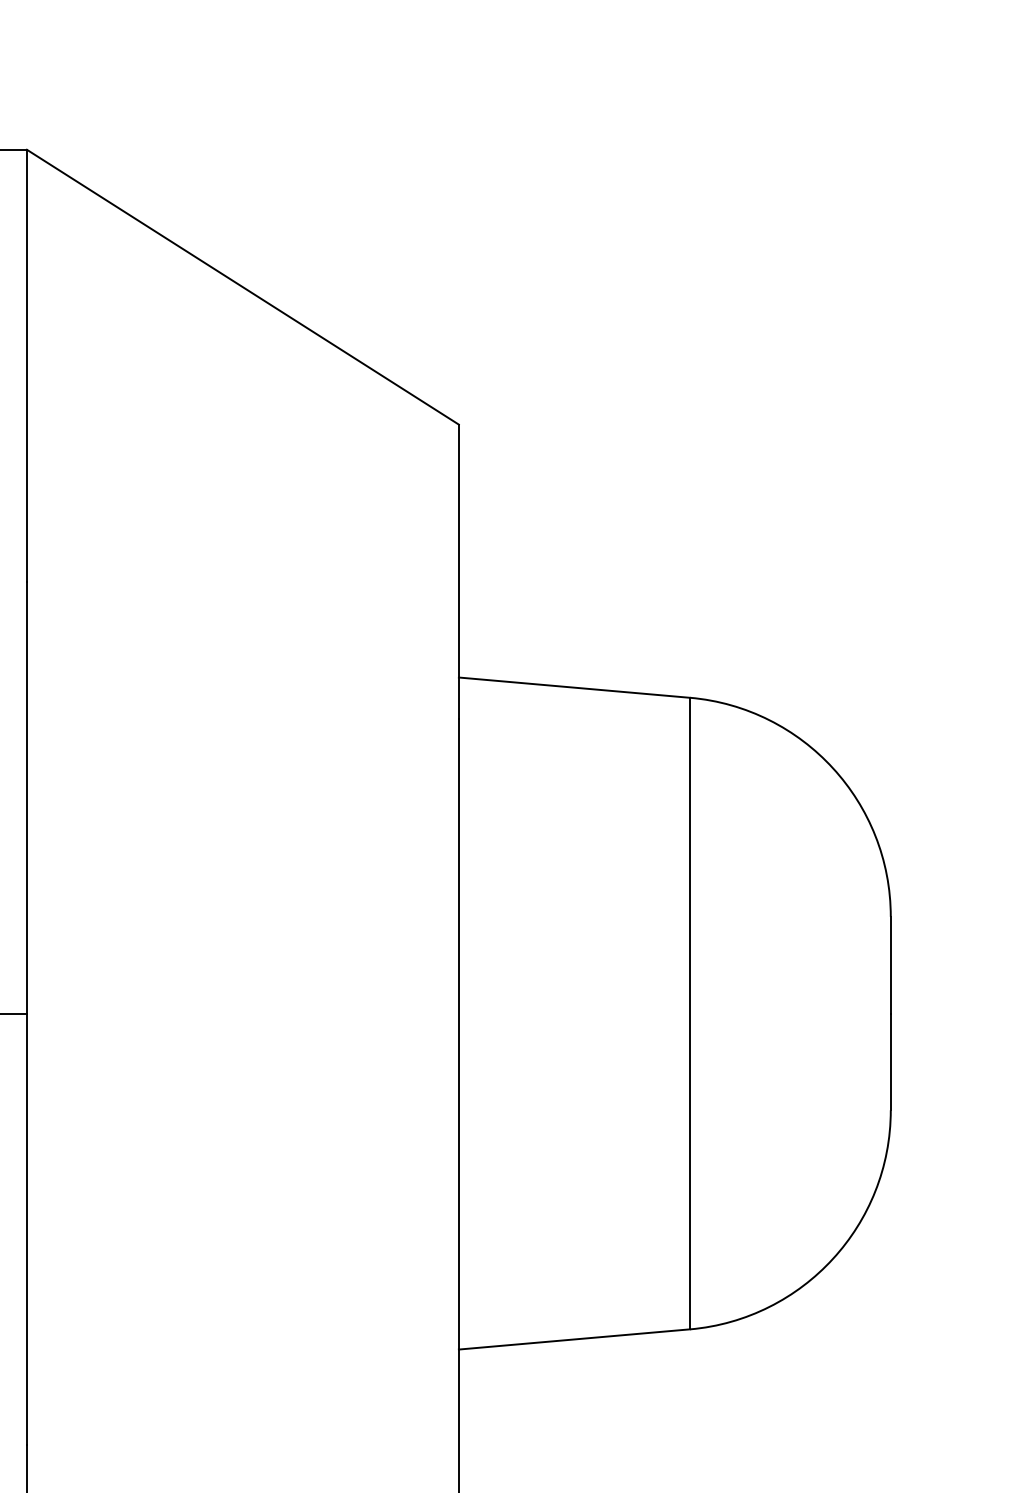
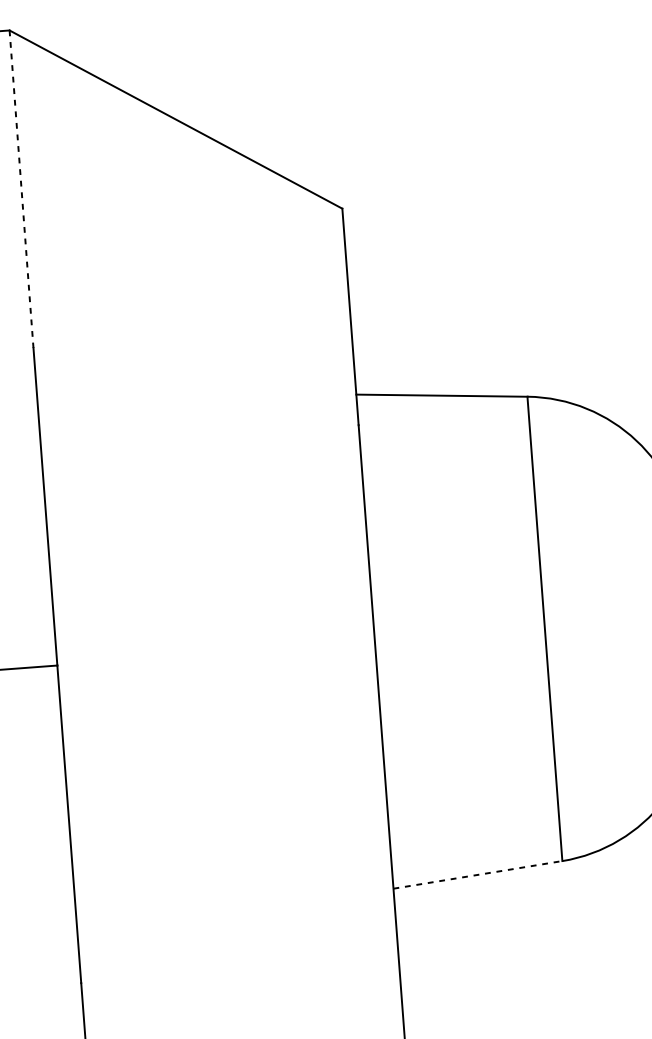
line: (26, 365) -> (21, 189), solid -> dashed
line: (574, 1339) -> (477, 874), solid -> dashed

